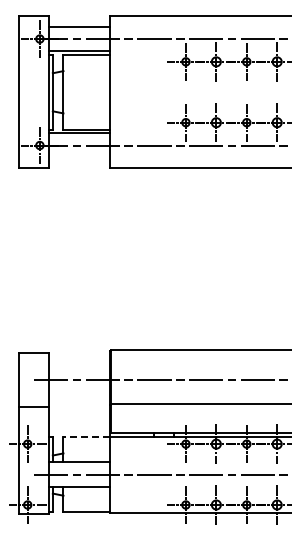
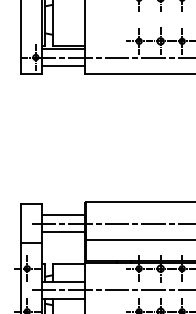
line: (79, 157) -> (63, 65), added
line: (79, 368) -> (63, 215), added
line: (79, 392) -> (63, 232), added
line: (86, 437) -> (68, 264), dashed -> solid

